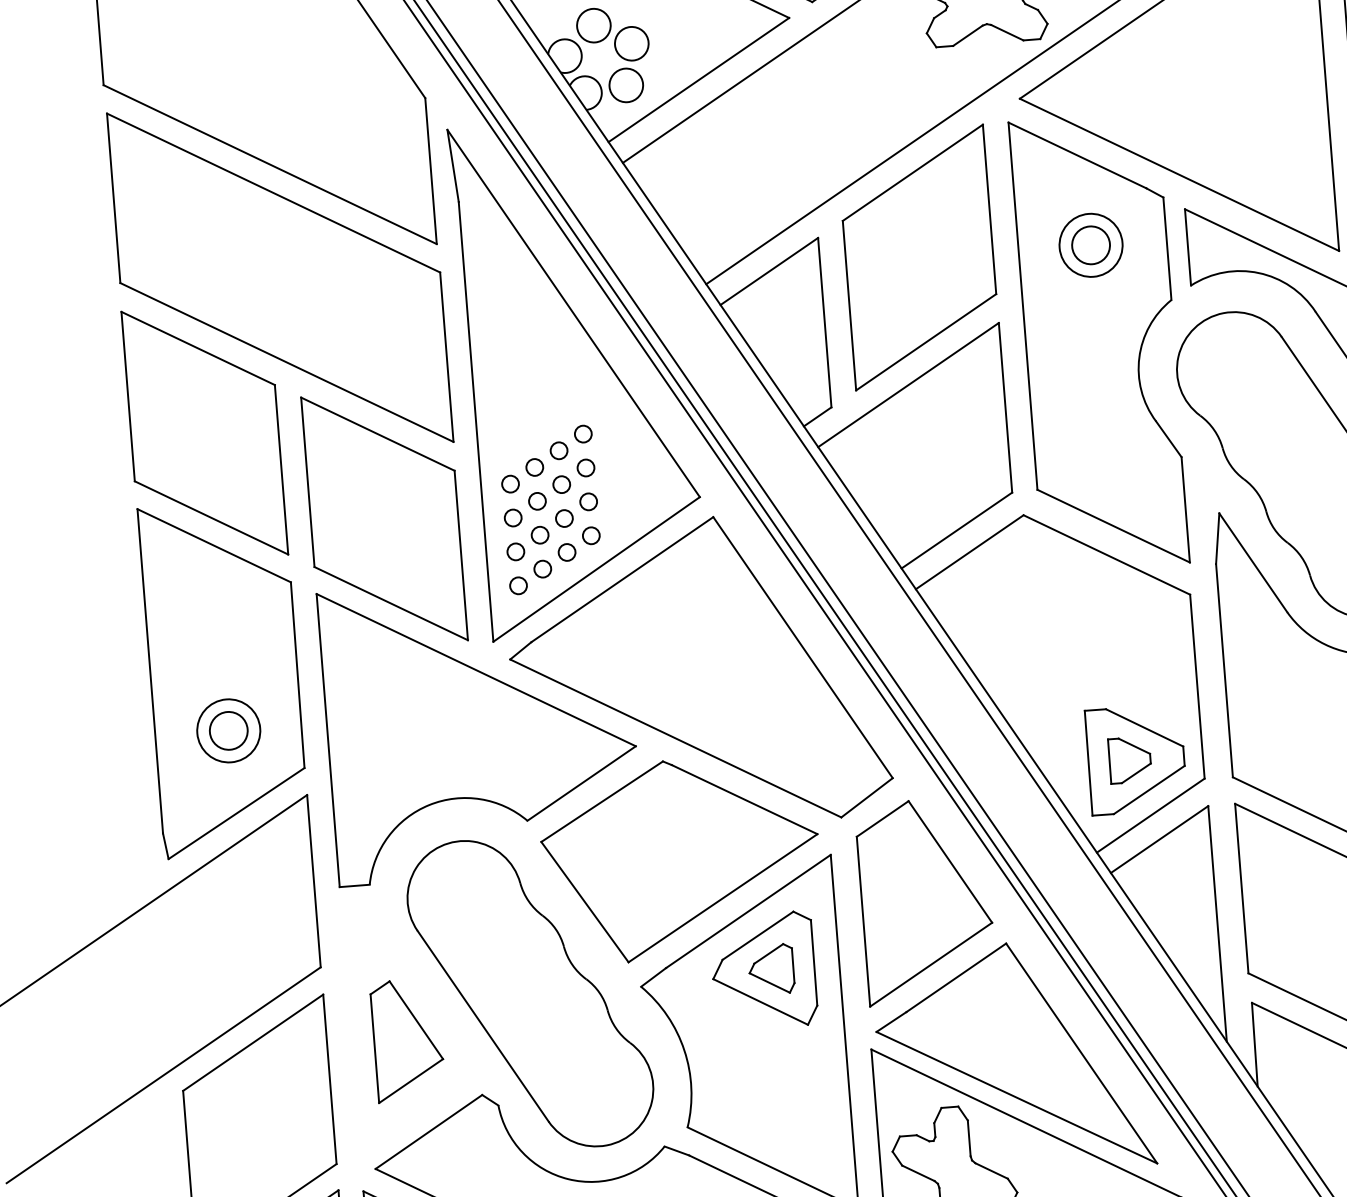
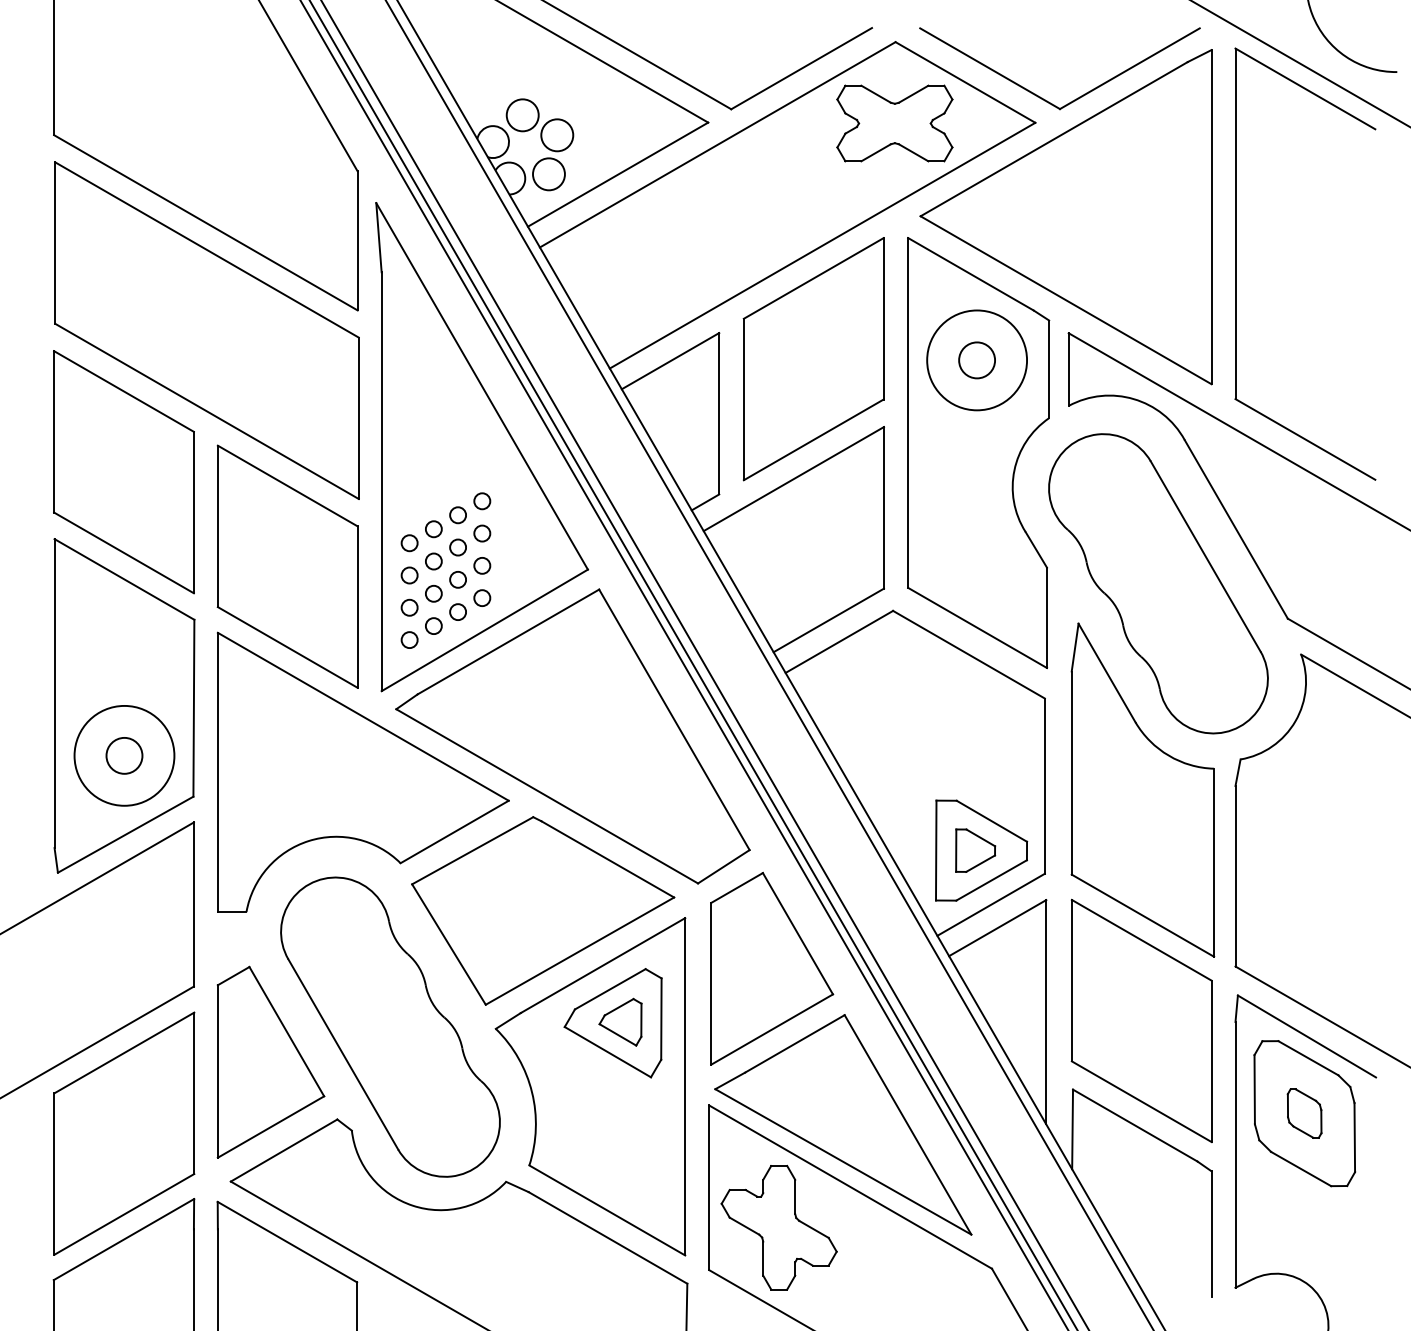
circle: (1091, 245) -> (977, 360), size x1.67
circle: (228, 730) -> (124, 755), size x1.67
part: (407, 1039) -> (270, 1061), size x1.67

